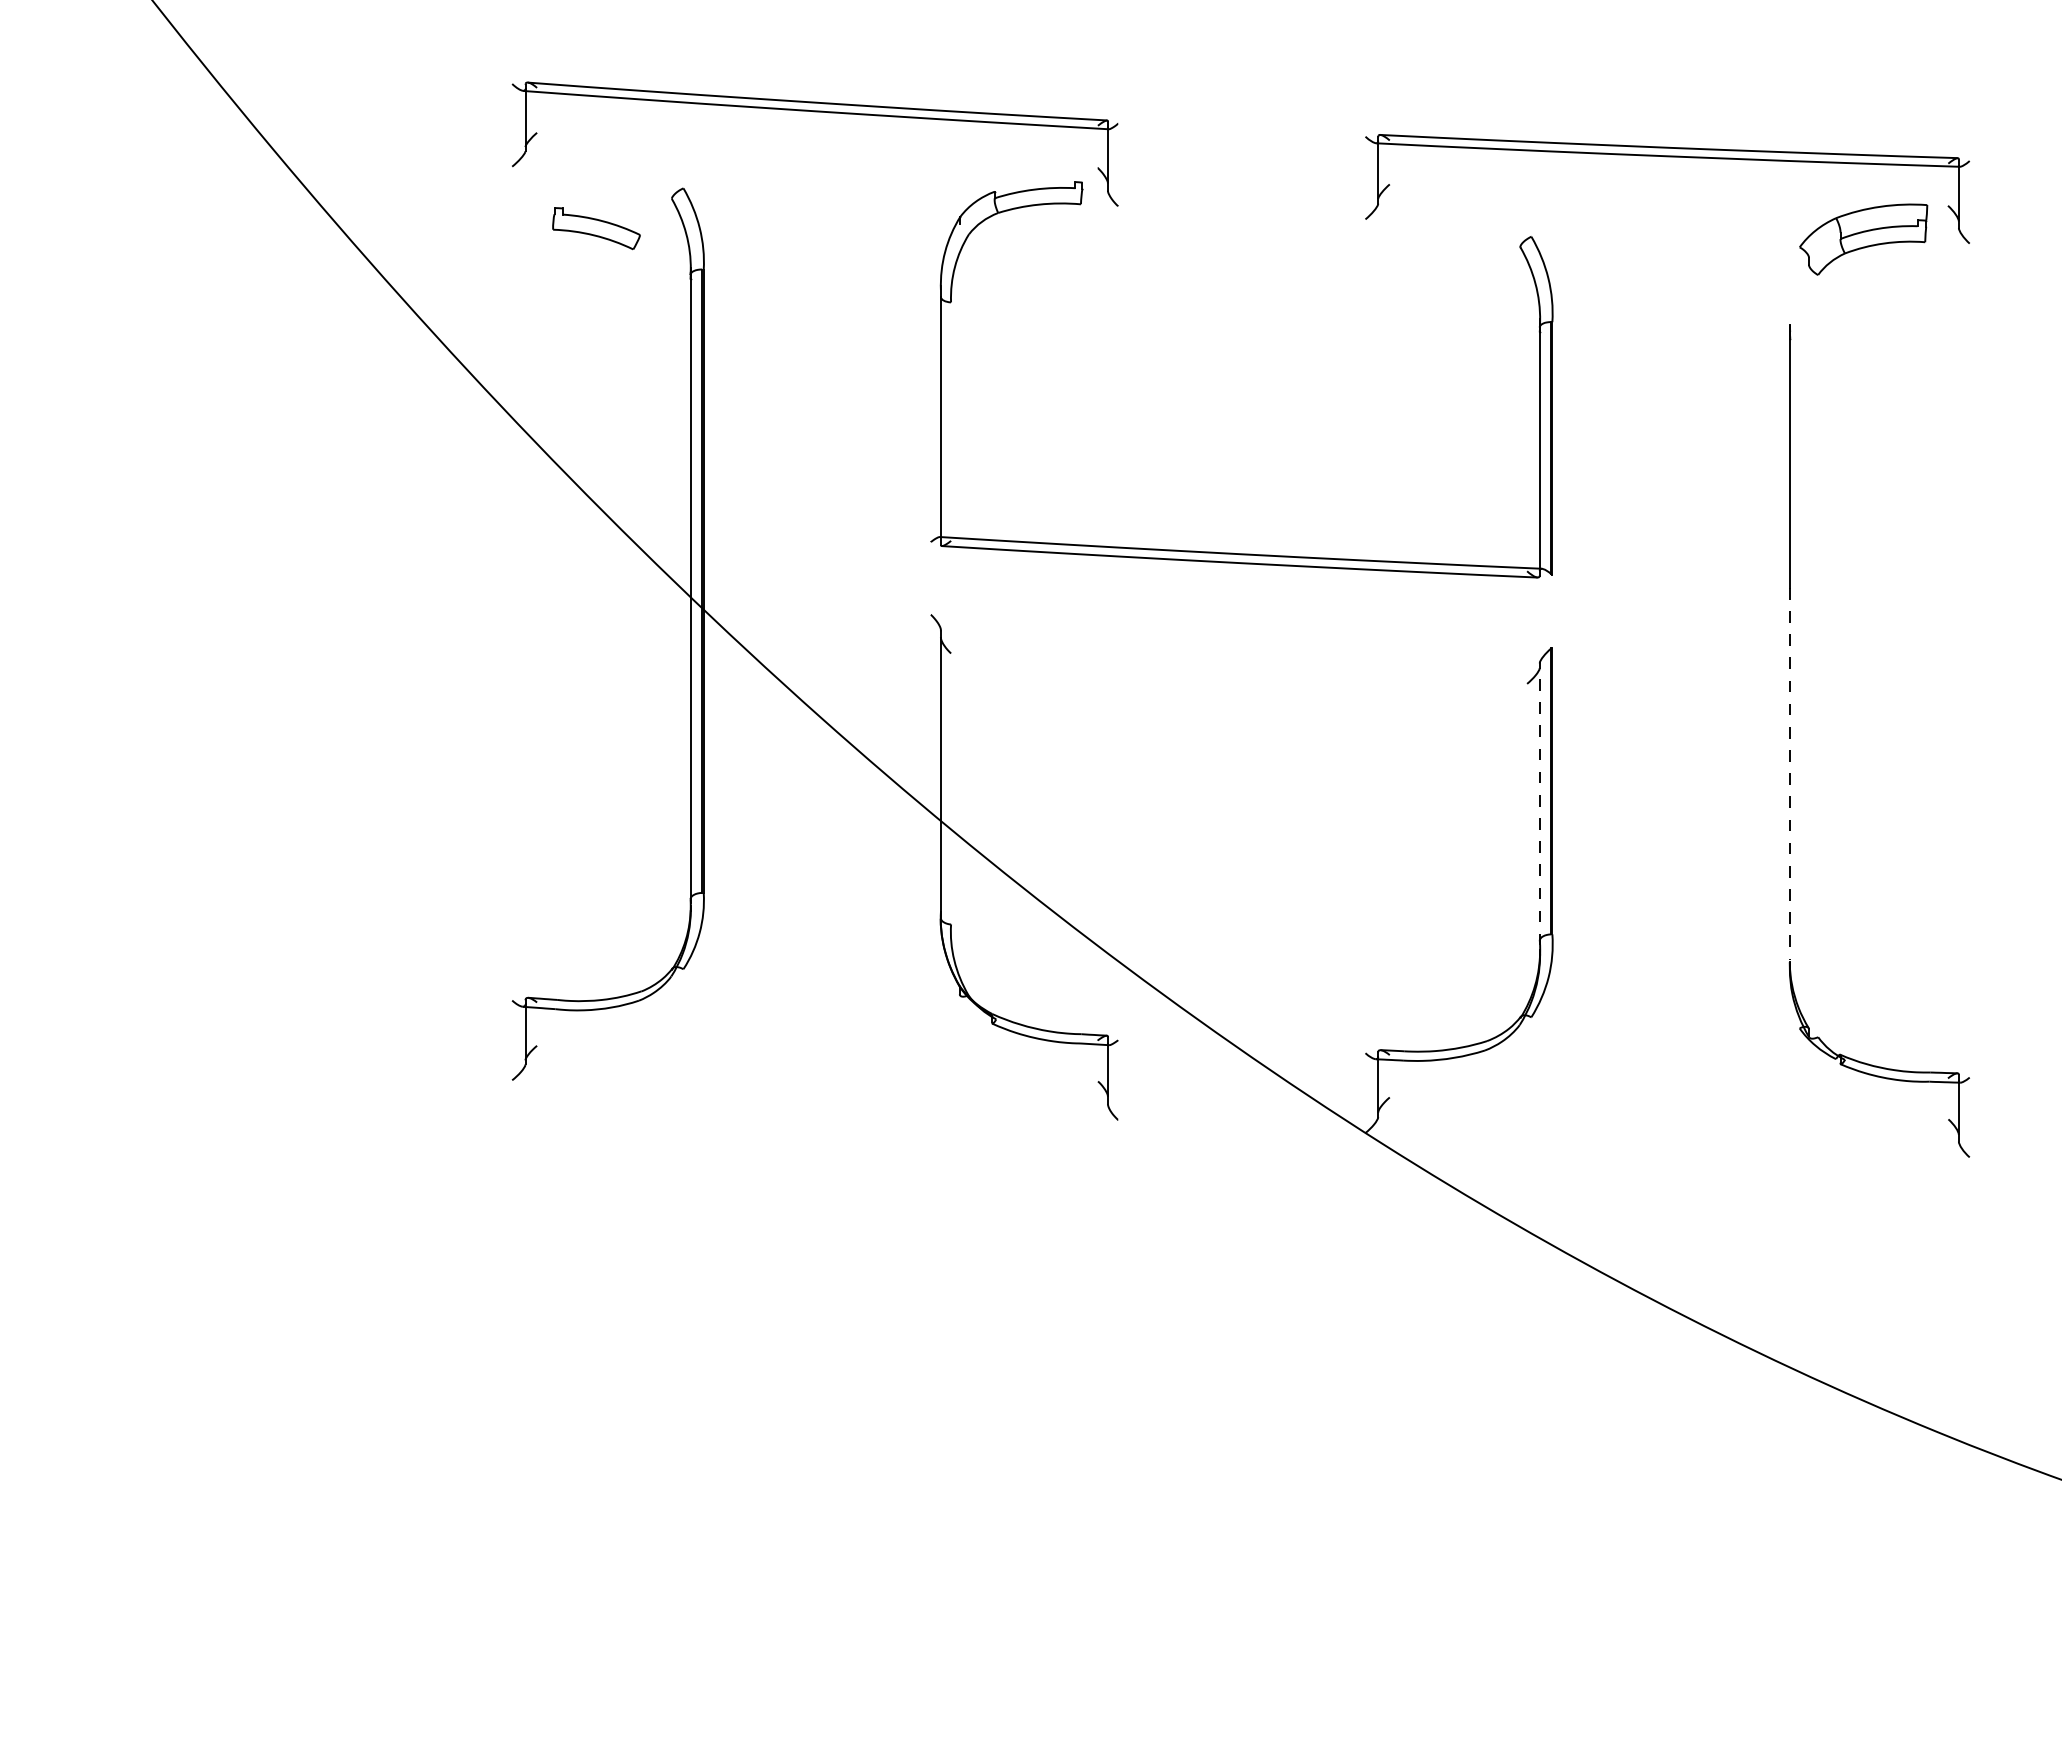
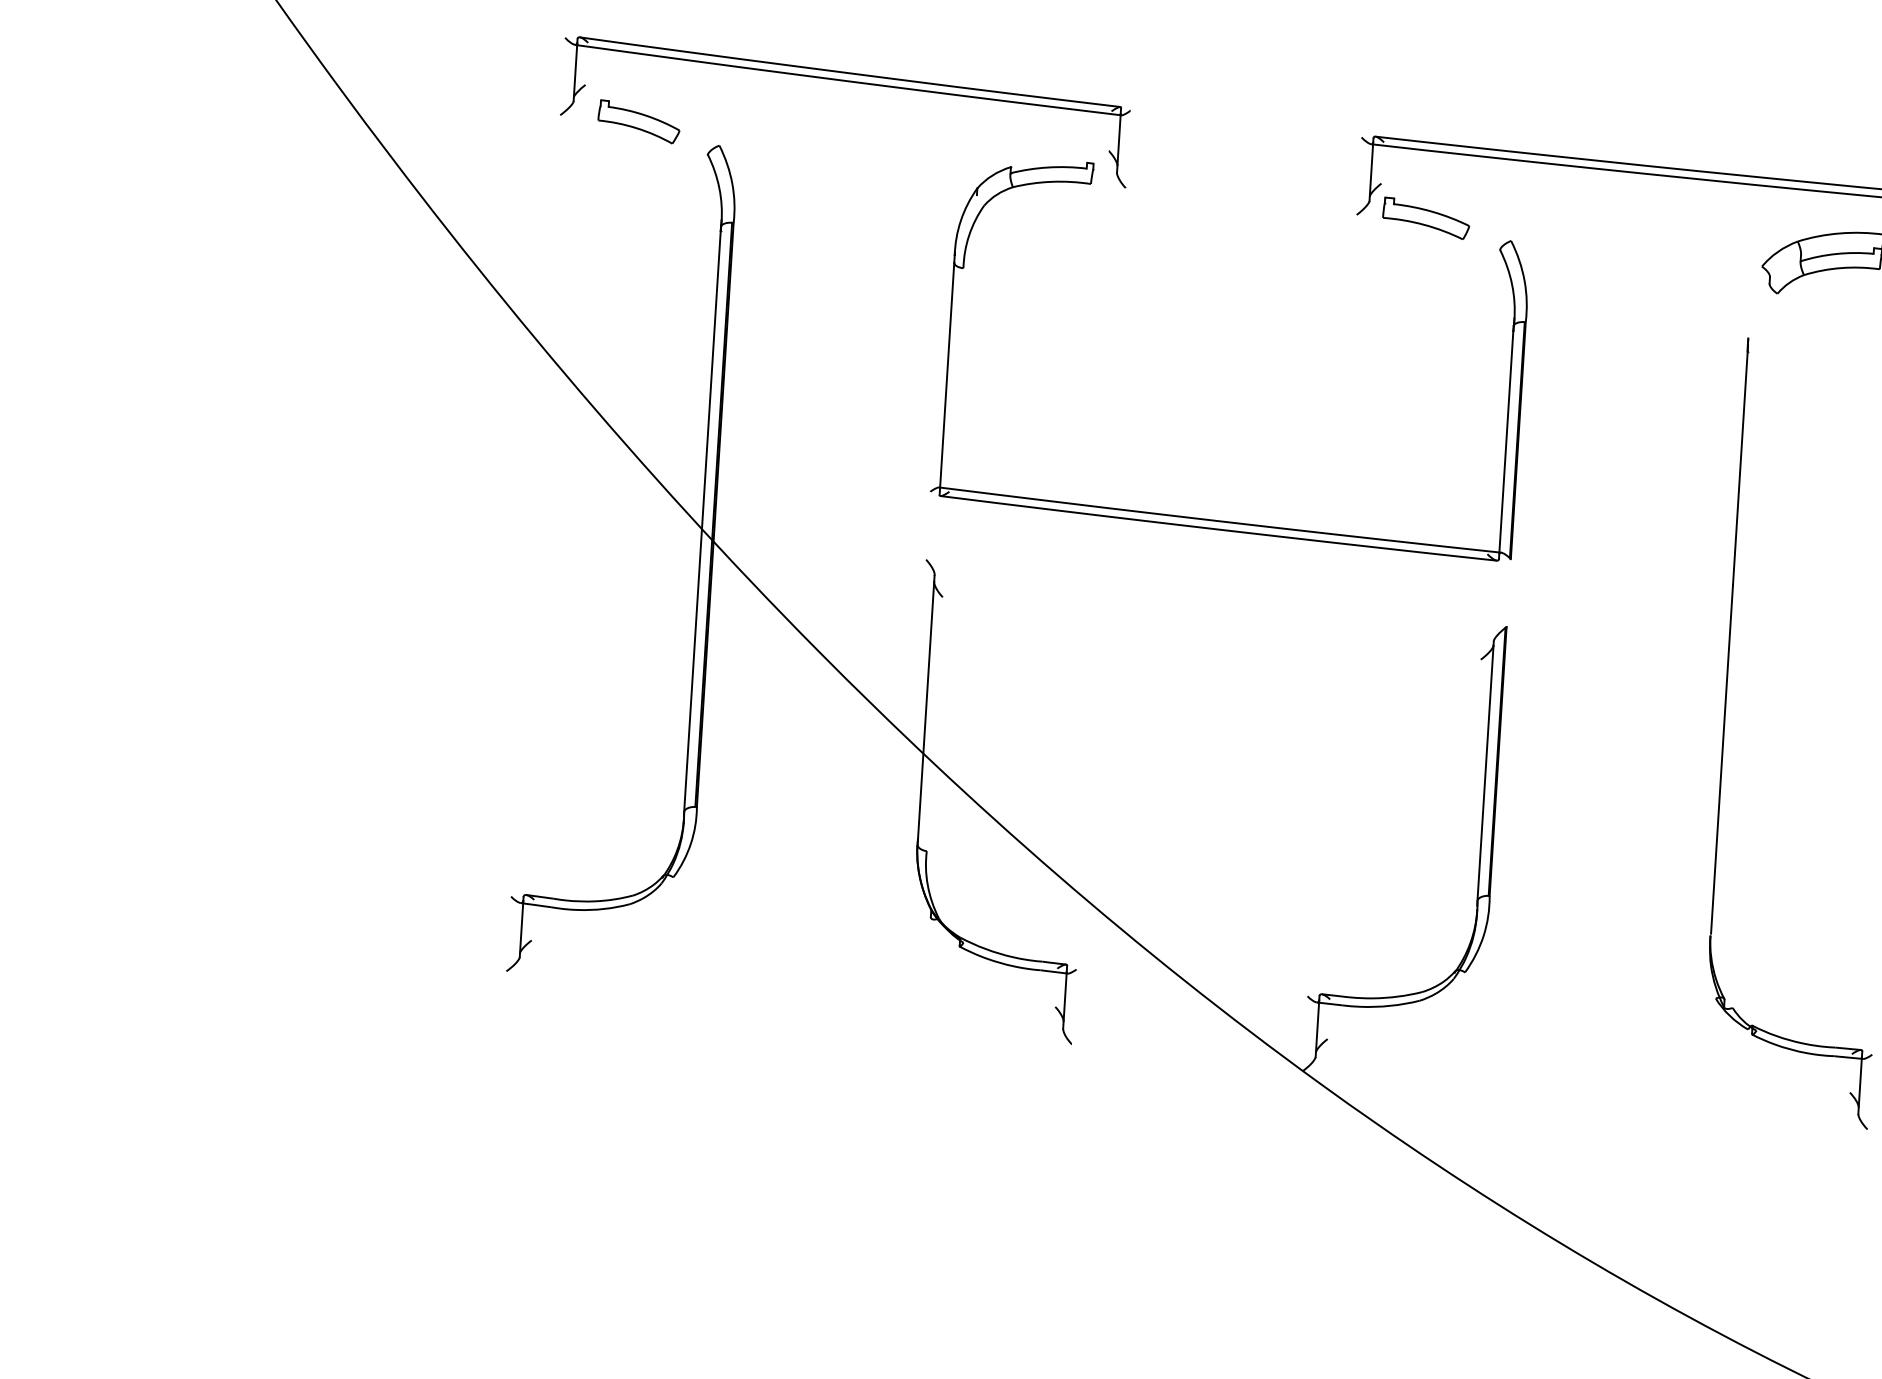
part: (1439, 218) -> (1426, 218), added
part: (596, 228) -> (639, 121), moved
line: (1790, 773) -> (1722, 759), dashed -> solid
line: (1539, 806) -> (1485, 775), dashed -> solid

